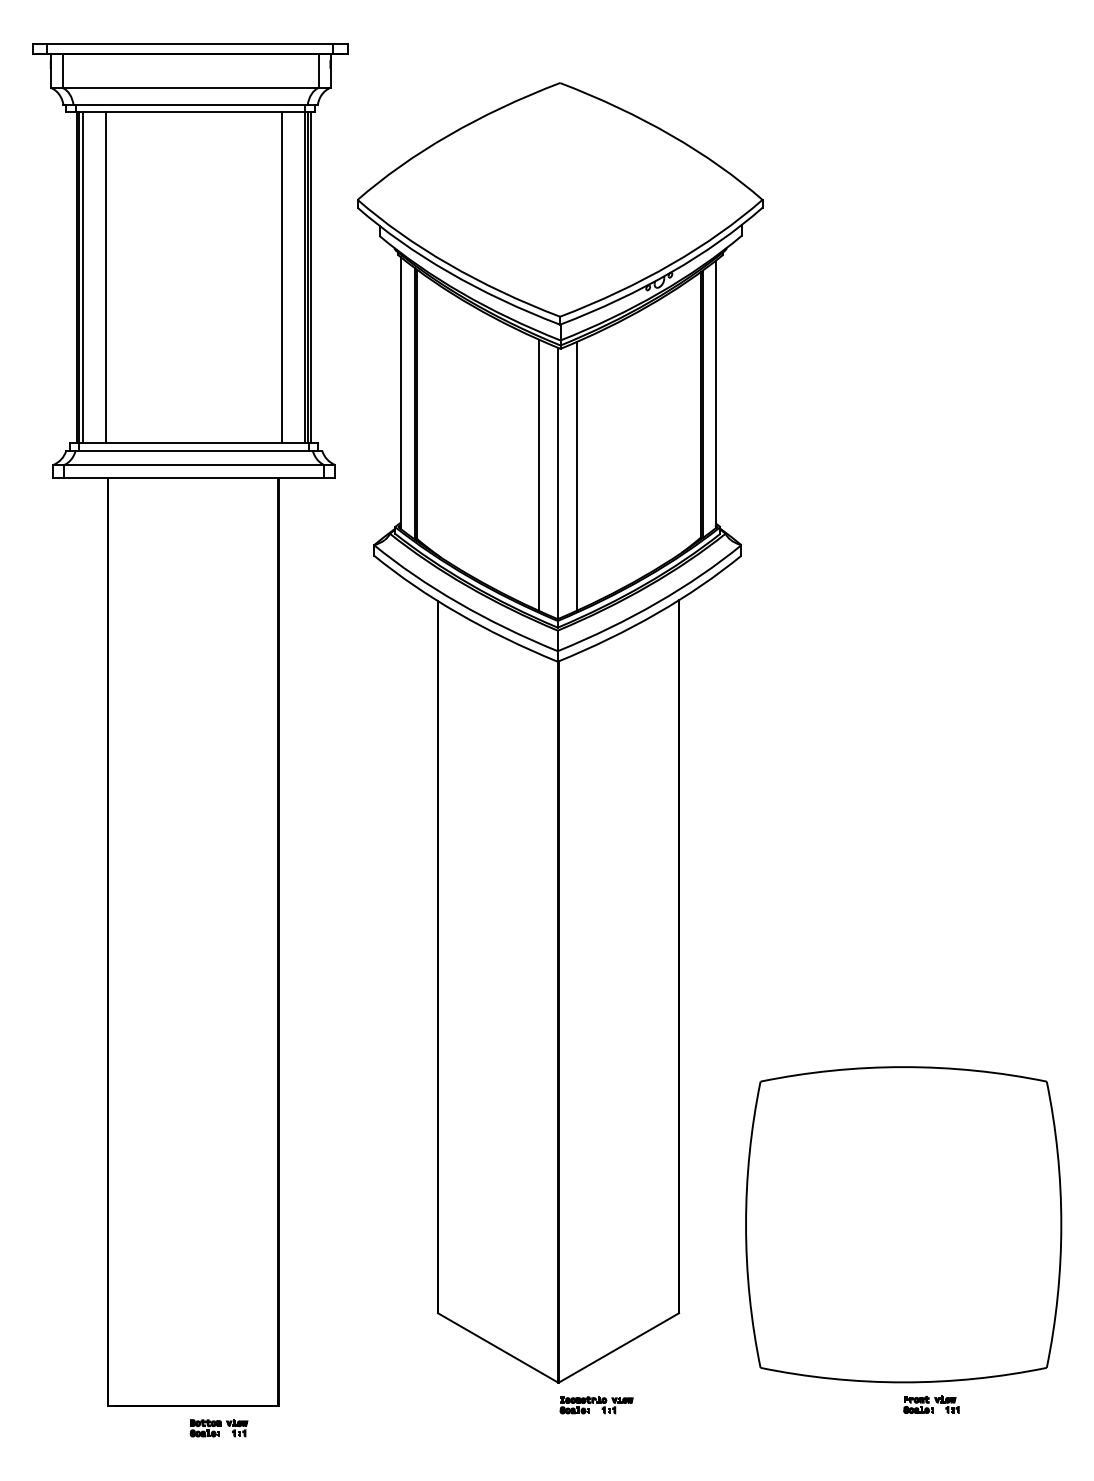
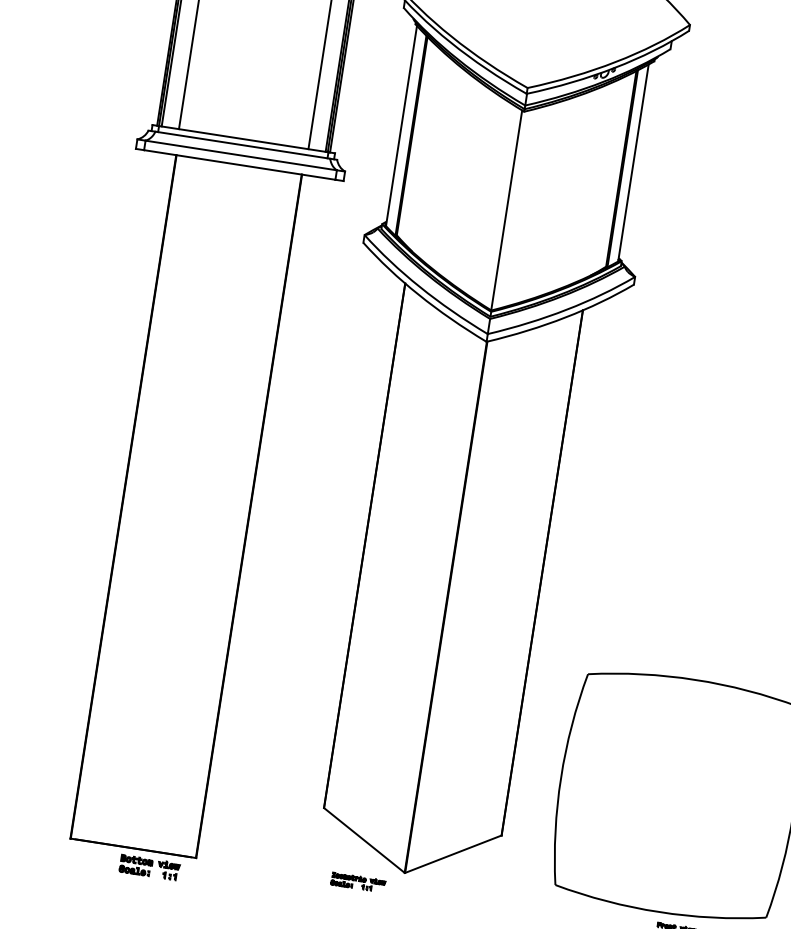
line: (539, 474) -> (494, 201), removed
line: (576, 475) -> (521, 206), removed
part: (596, 1405) -> (358, 882), moved
part: (218, 1428) -> (149, 867), size x1.4

